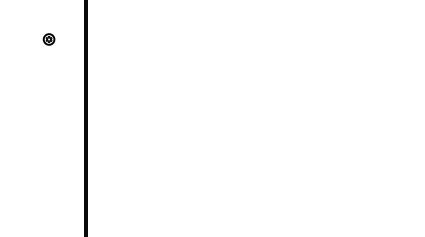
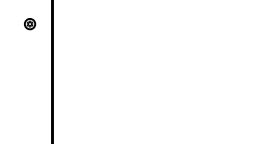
part: (48, 38) -> (29, 23), size x1.6

